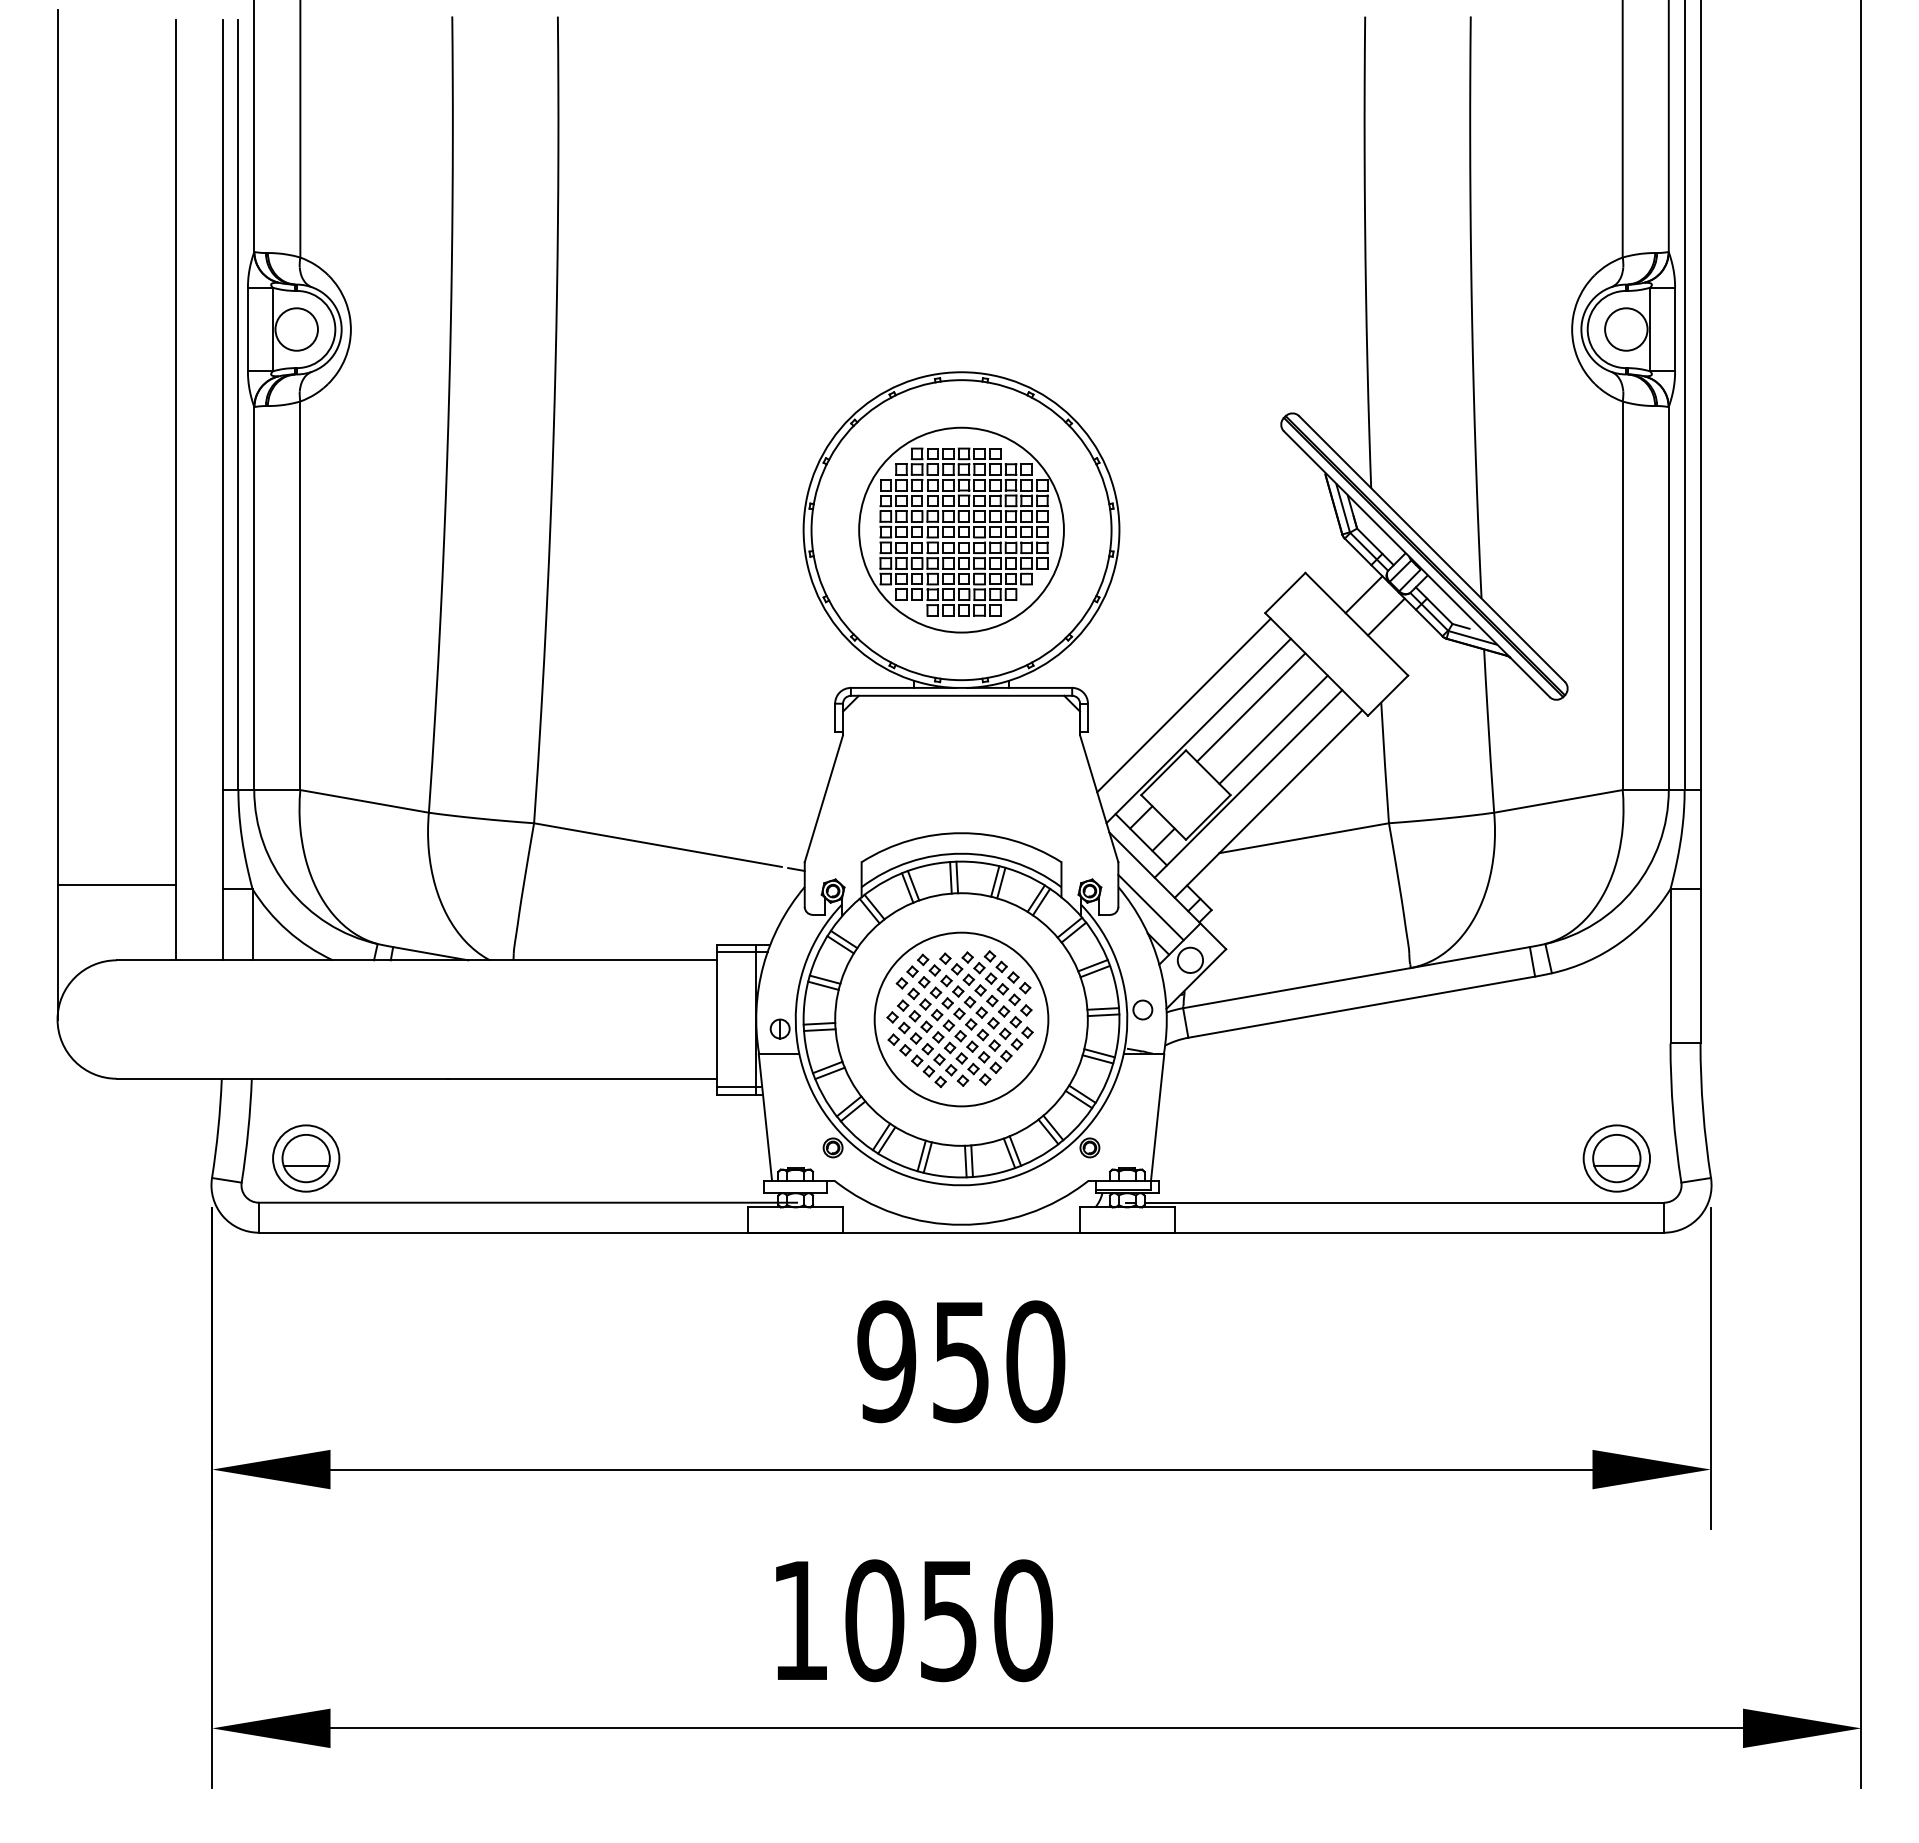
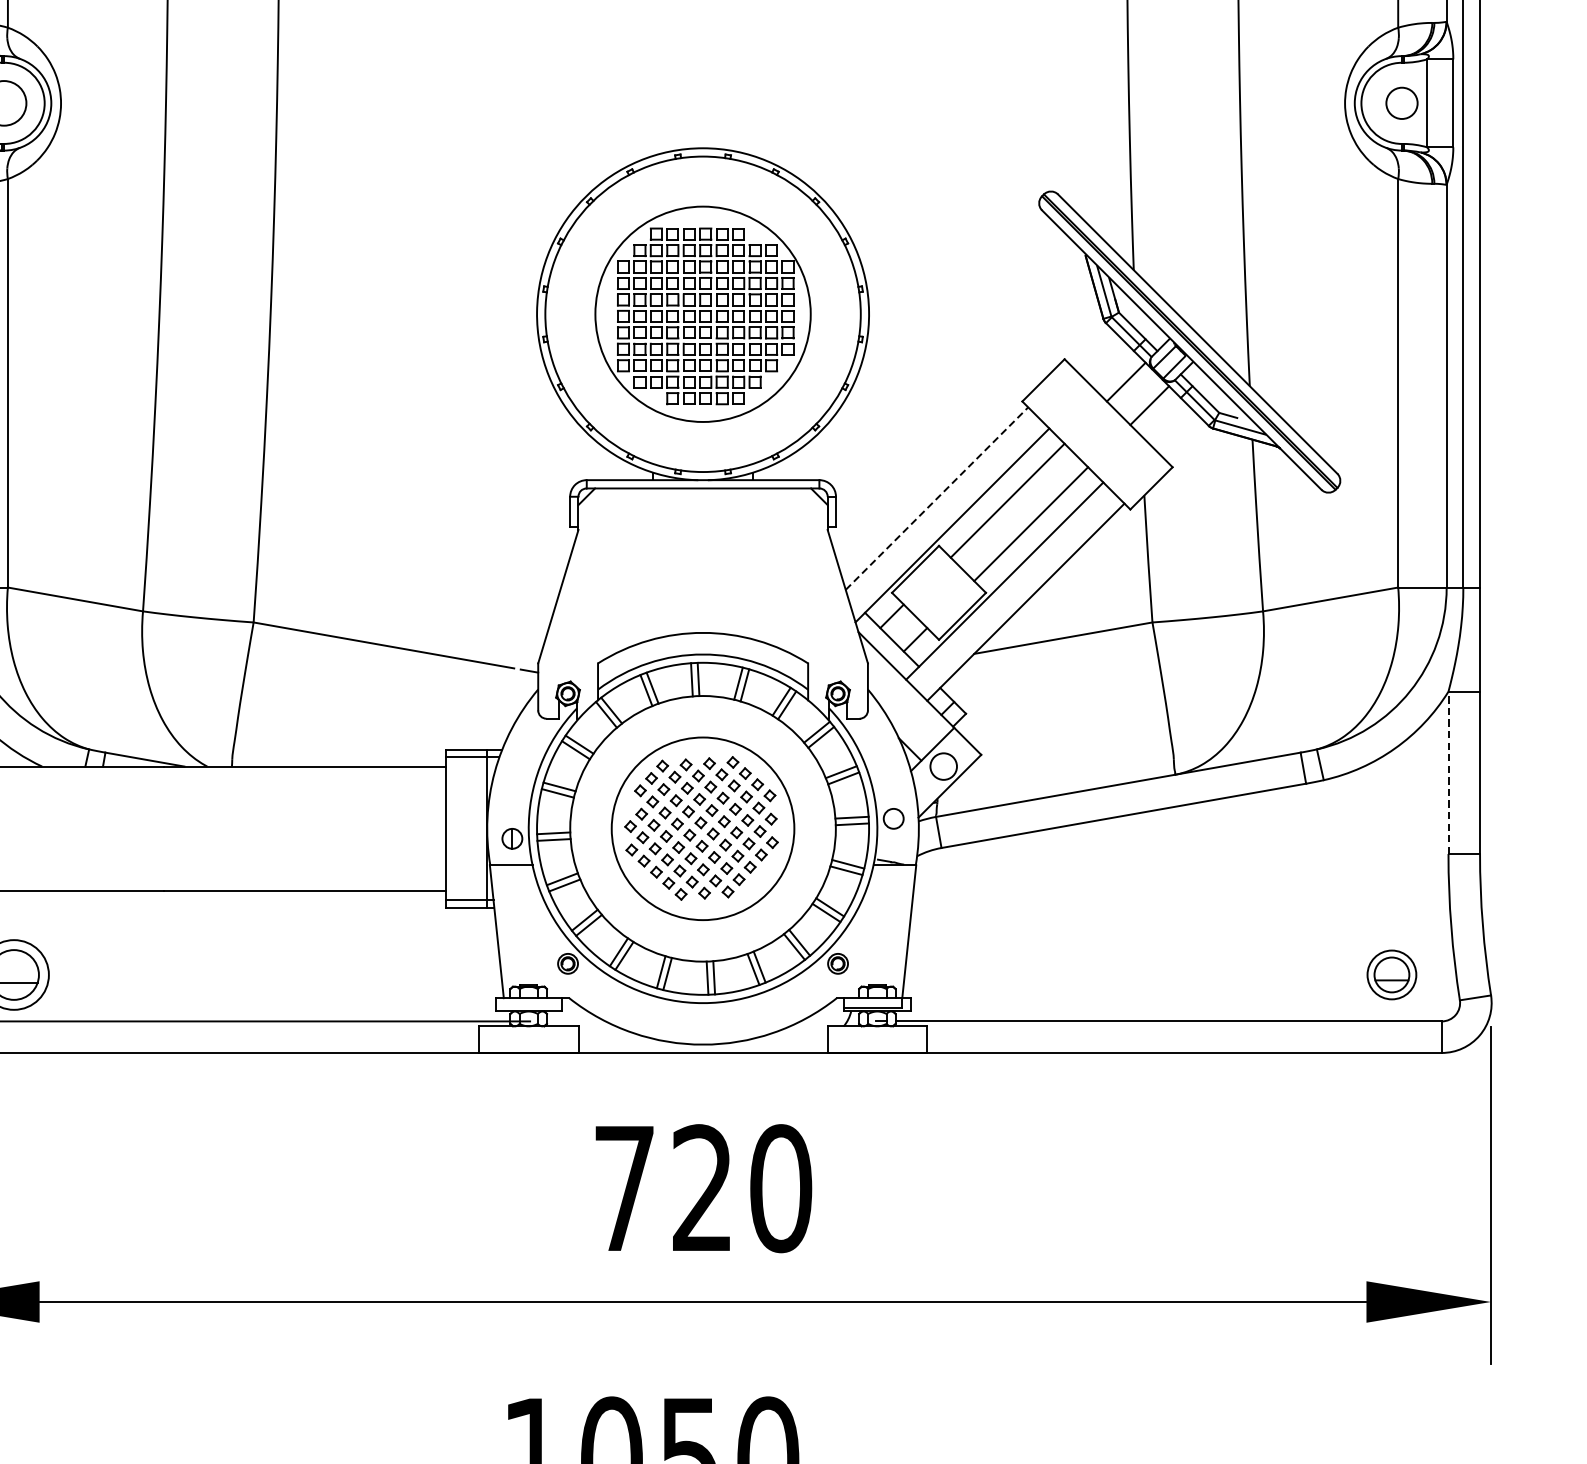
circle: (1626, 329) -> (1402, 103), size x0.7
line: (1184, 705) -> (937, 498), solid -> dashed
line: (1150, 907) -> (901, 711), removed
line: (1670, 965) -> (1448, 772), solid -> dashed
part: (1616, 1158) -> (1391, 974), size x0.7
text: (922, 1361) -> (662, 1188), 950 -> 720

